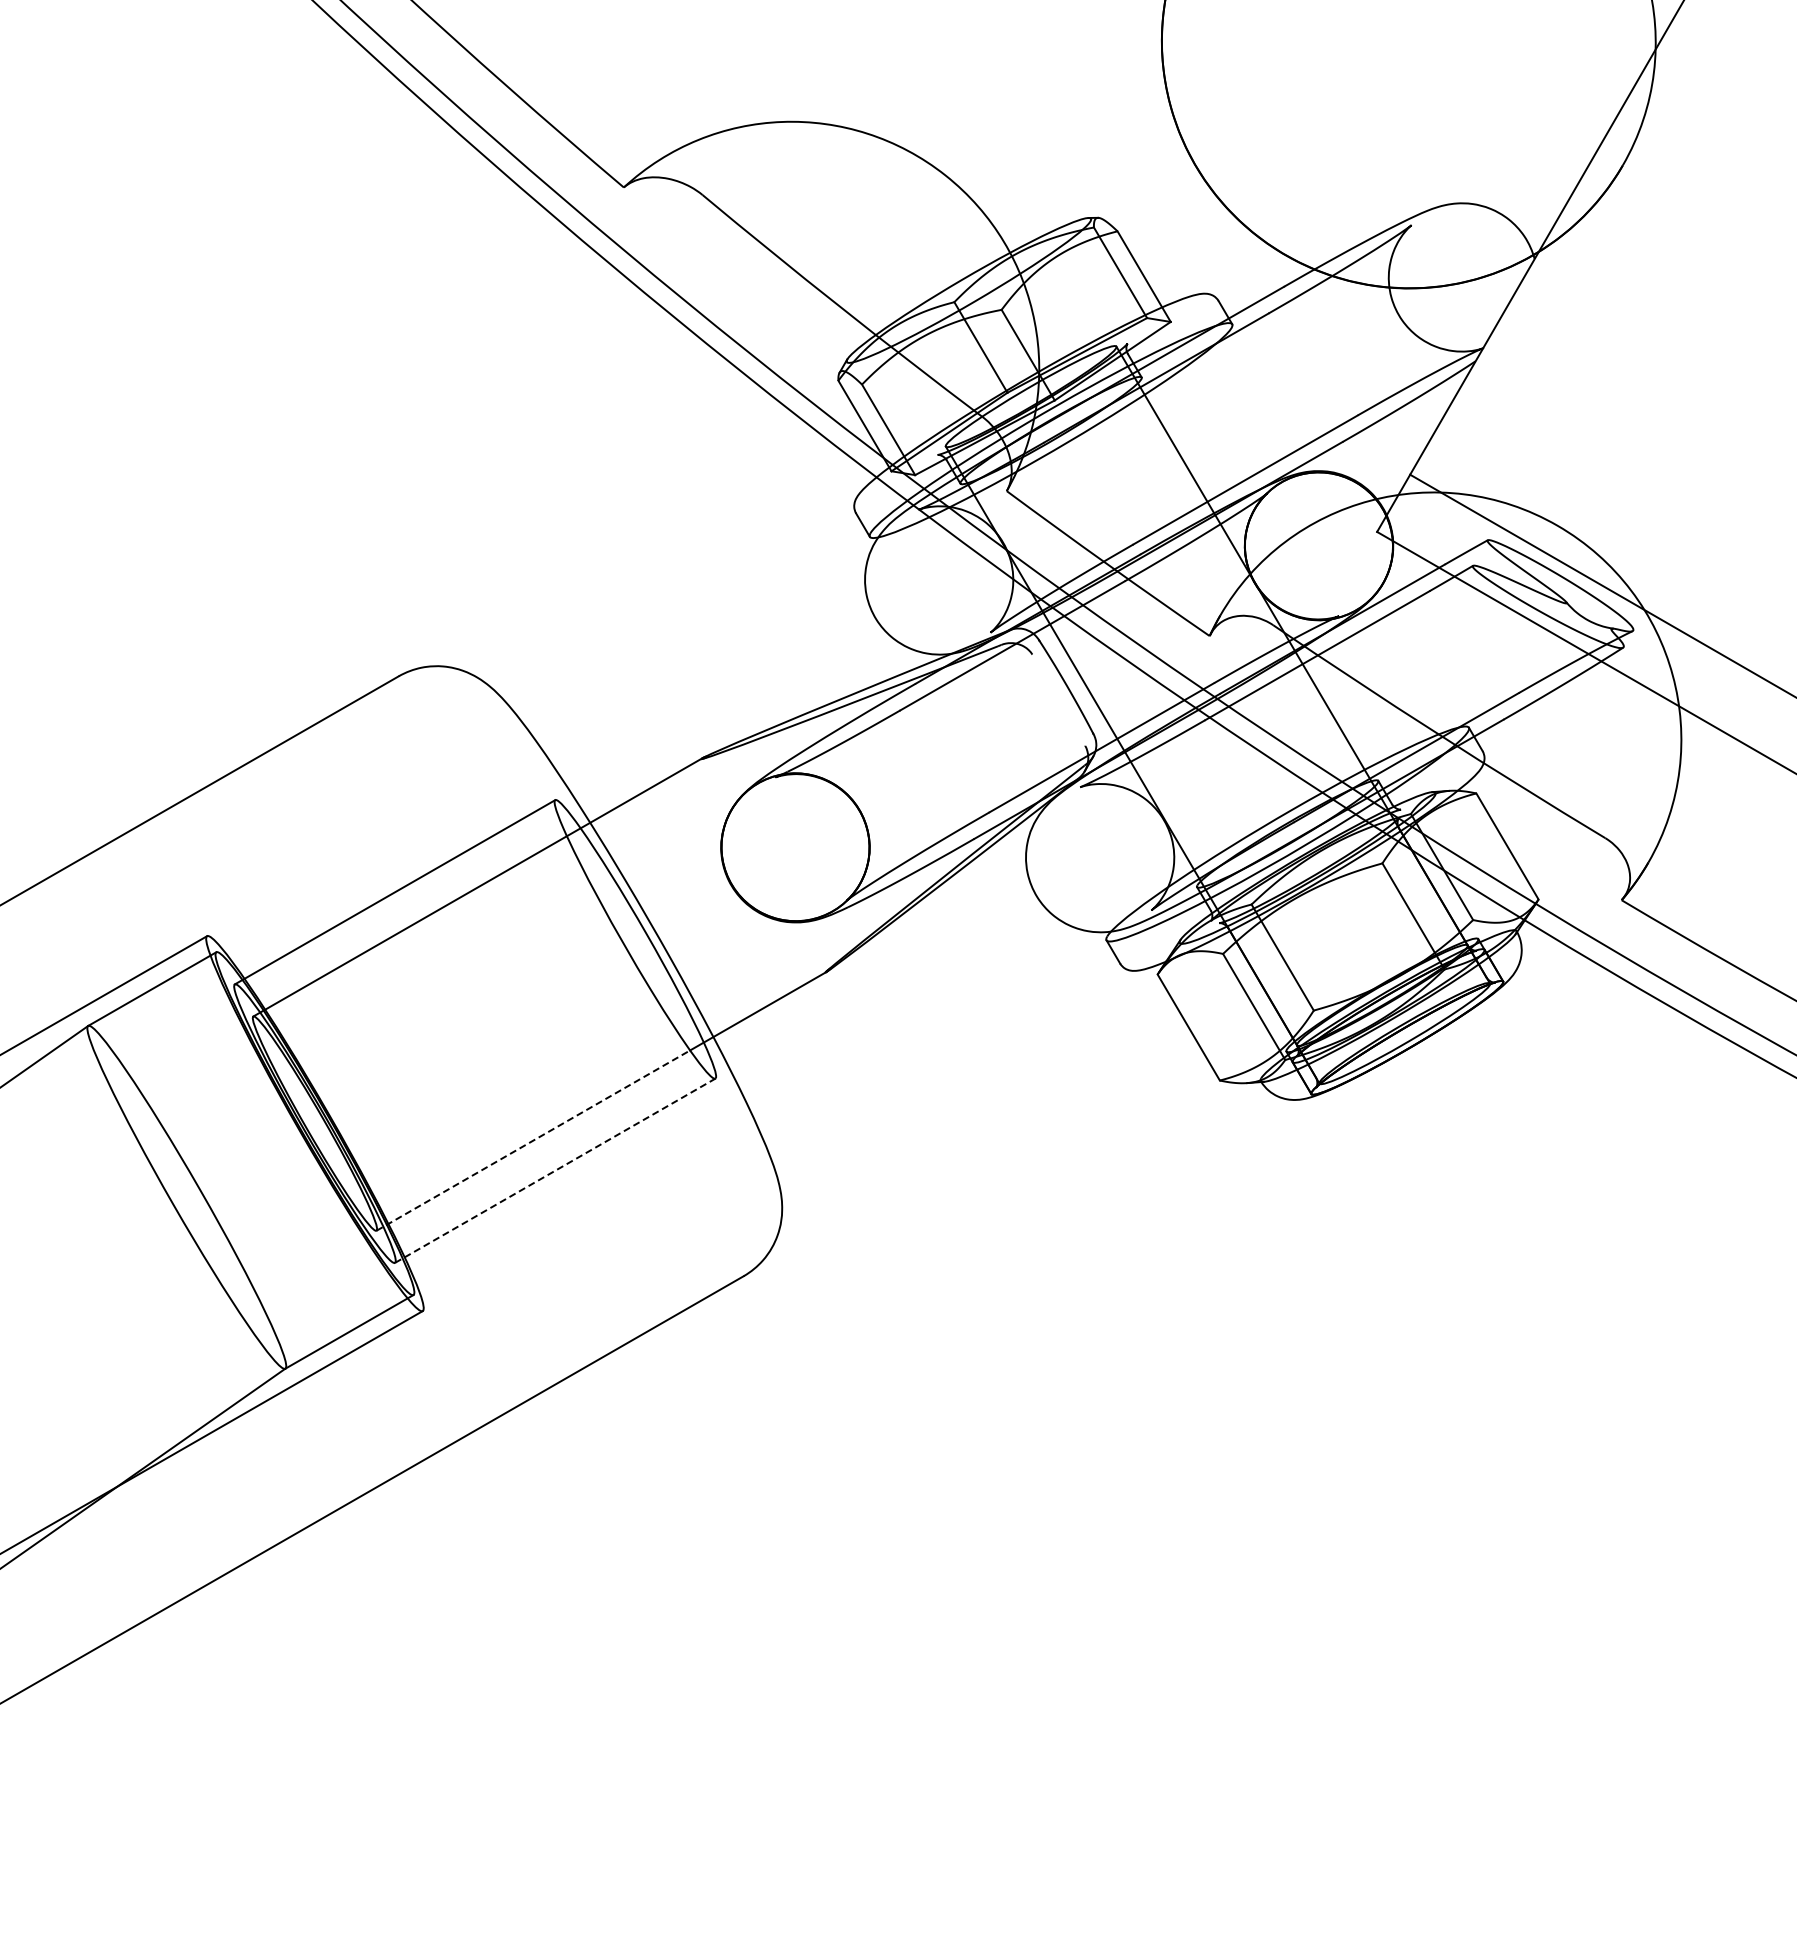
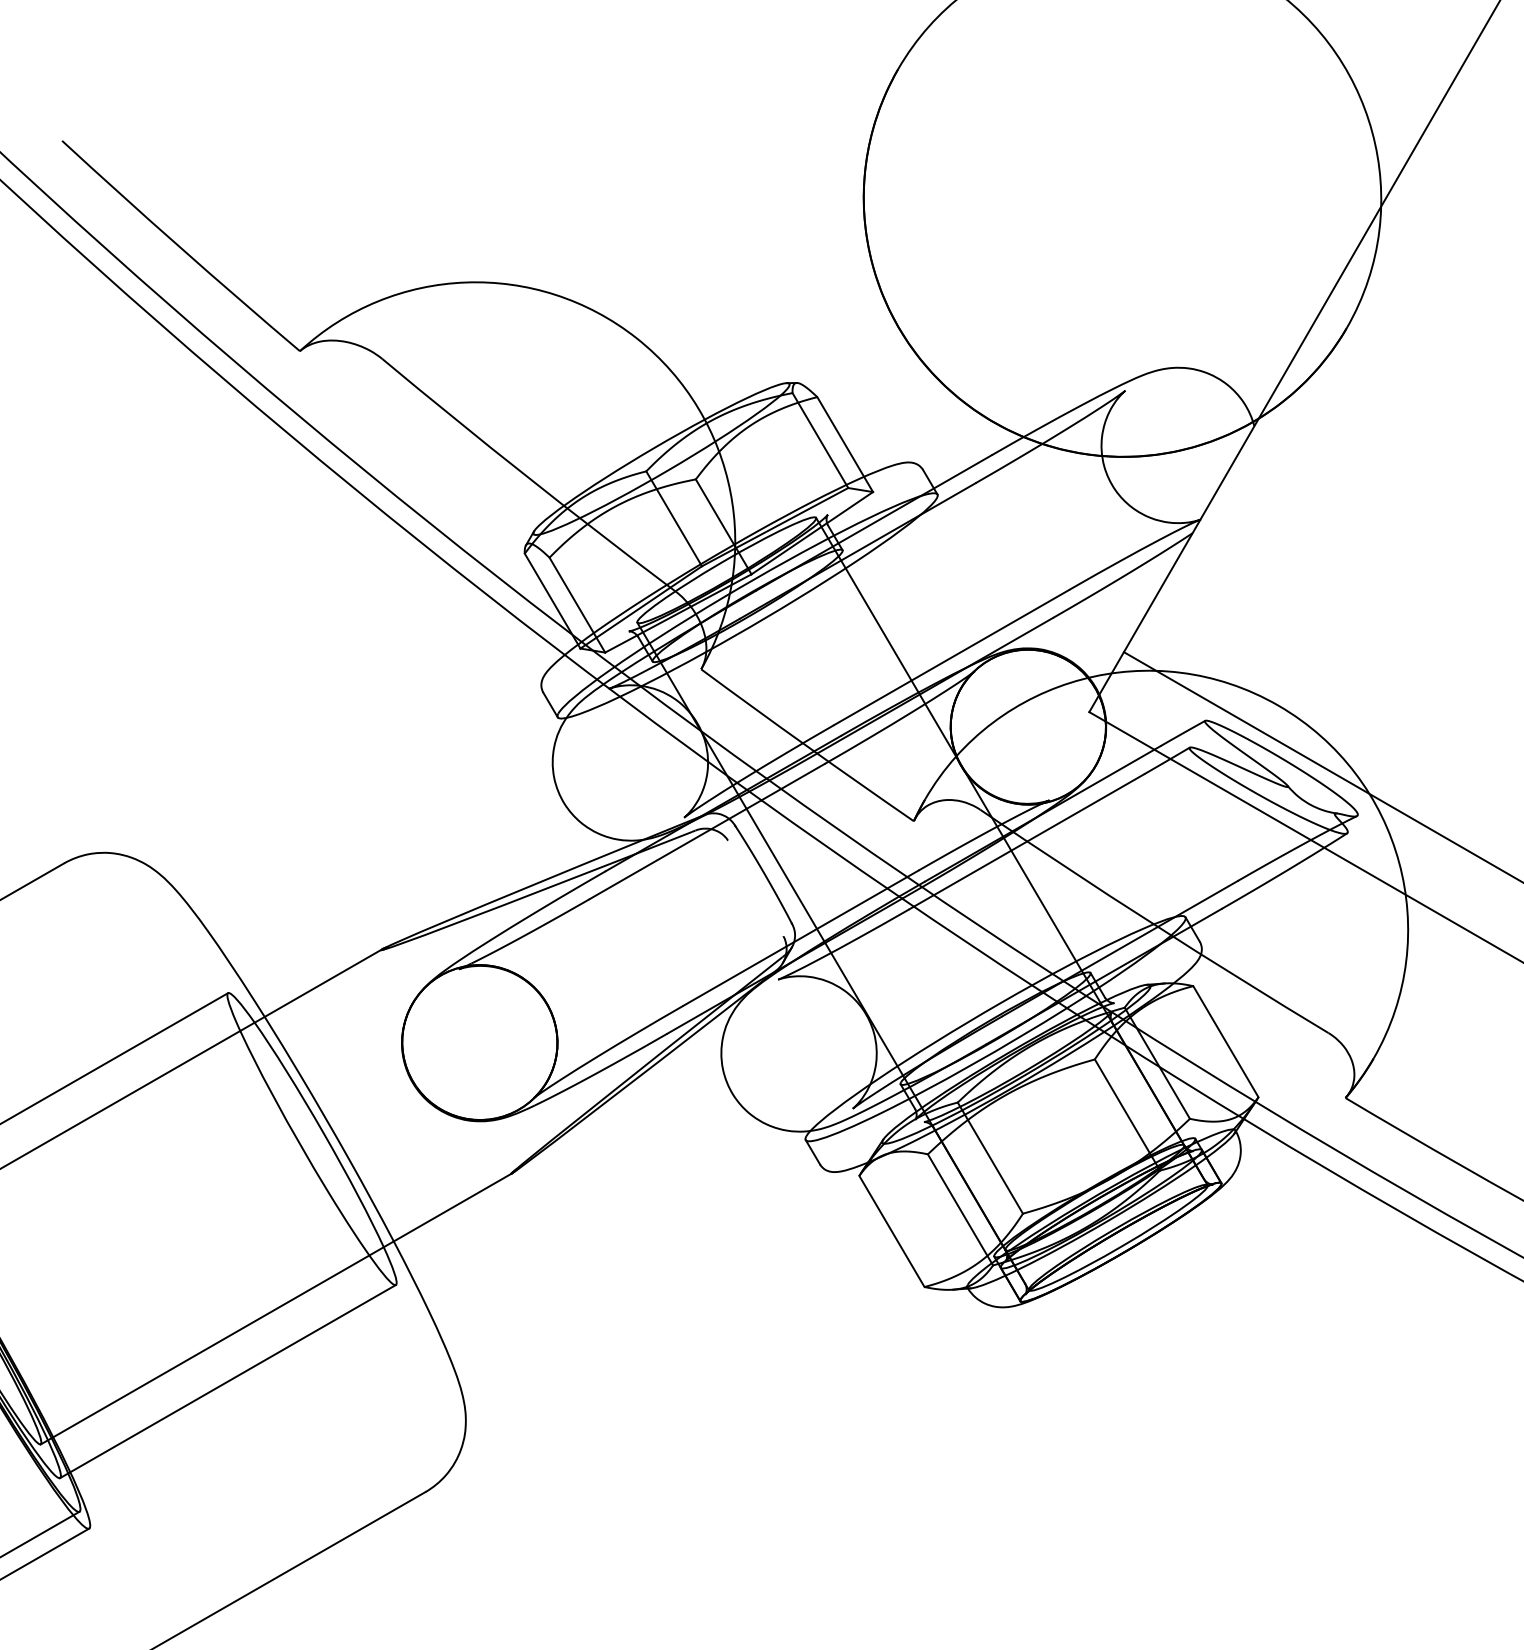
line: (533, 1140) -> (205, 1349), dashed -> solid
line: (555, 1170) -> (228, 1381), dashed -> solid

